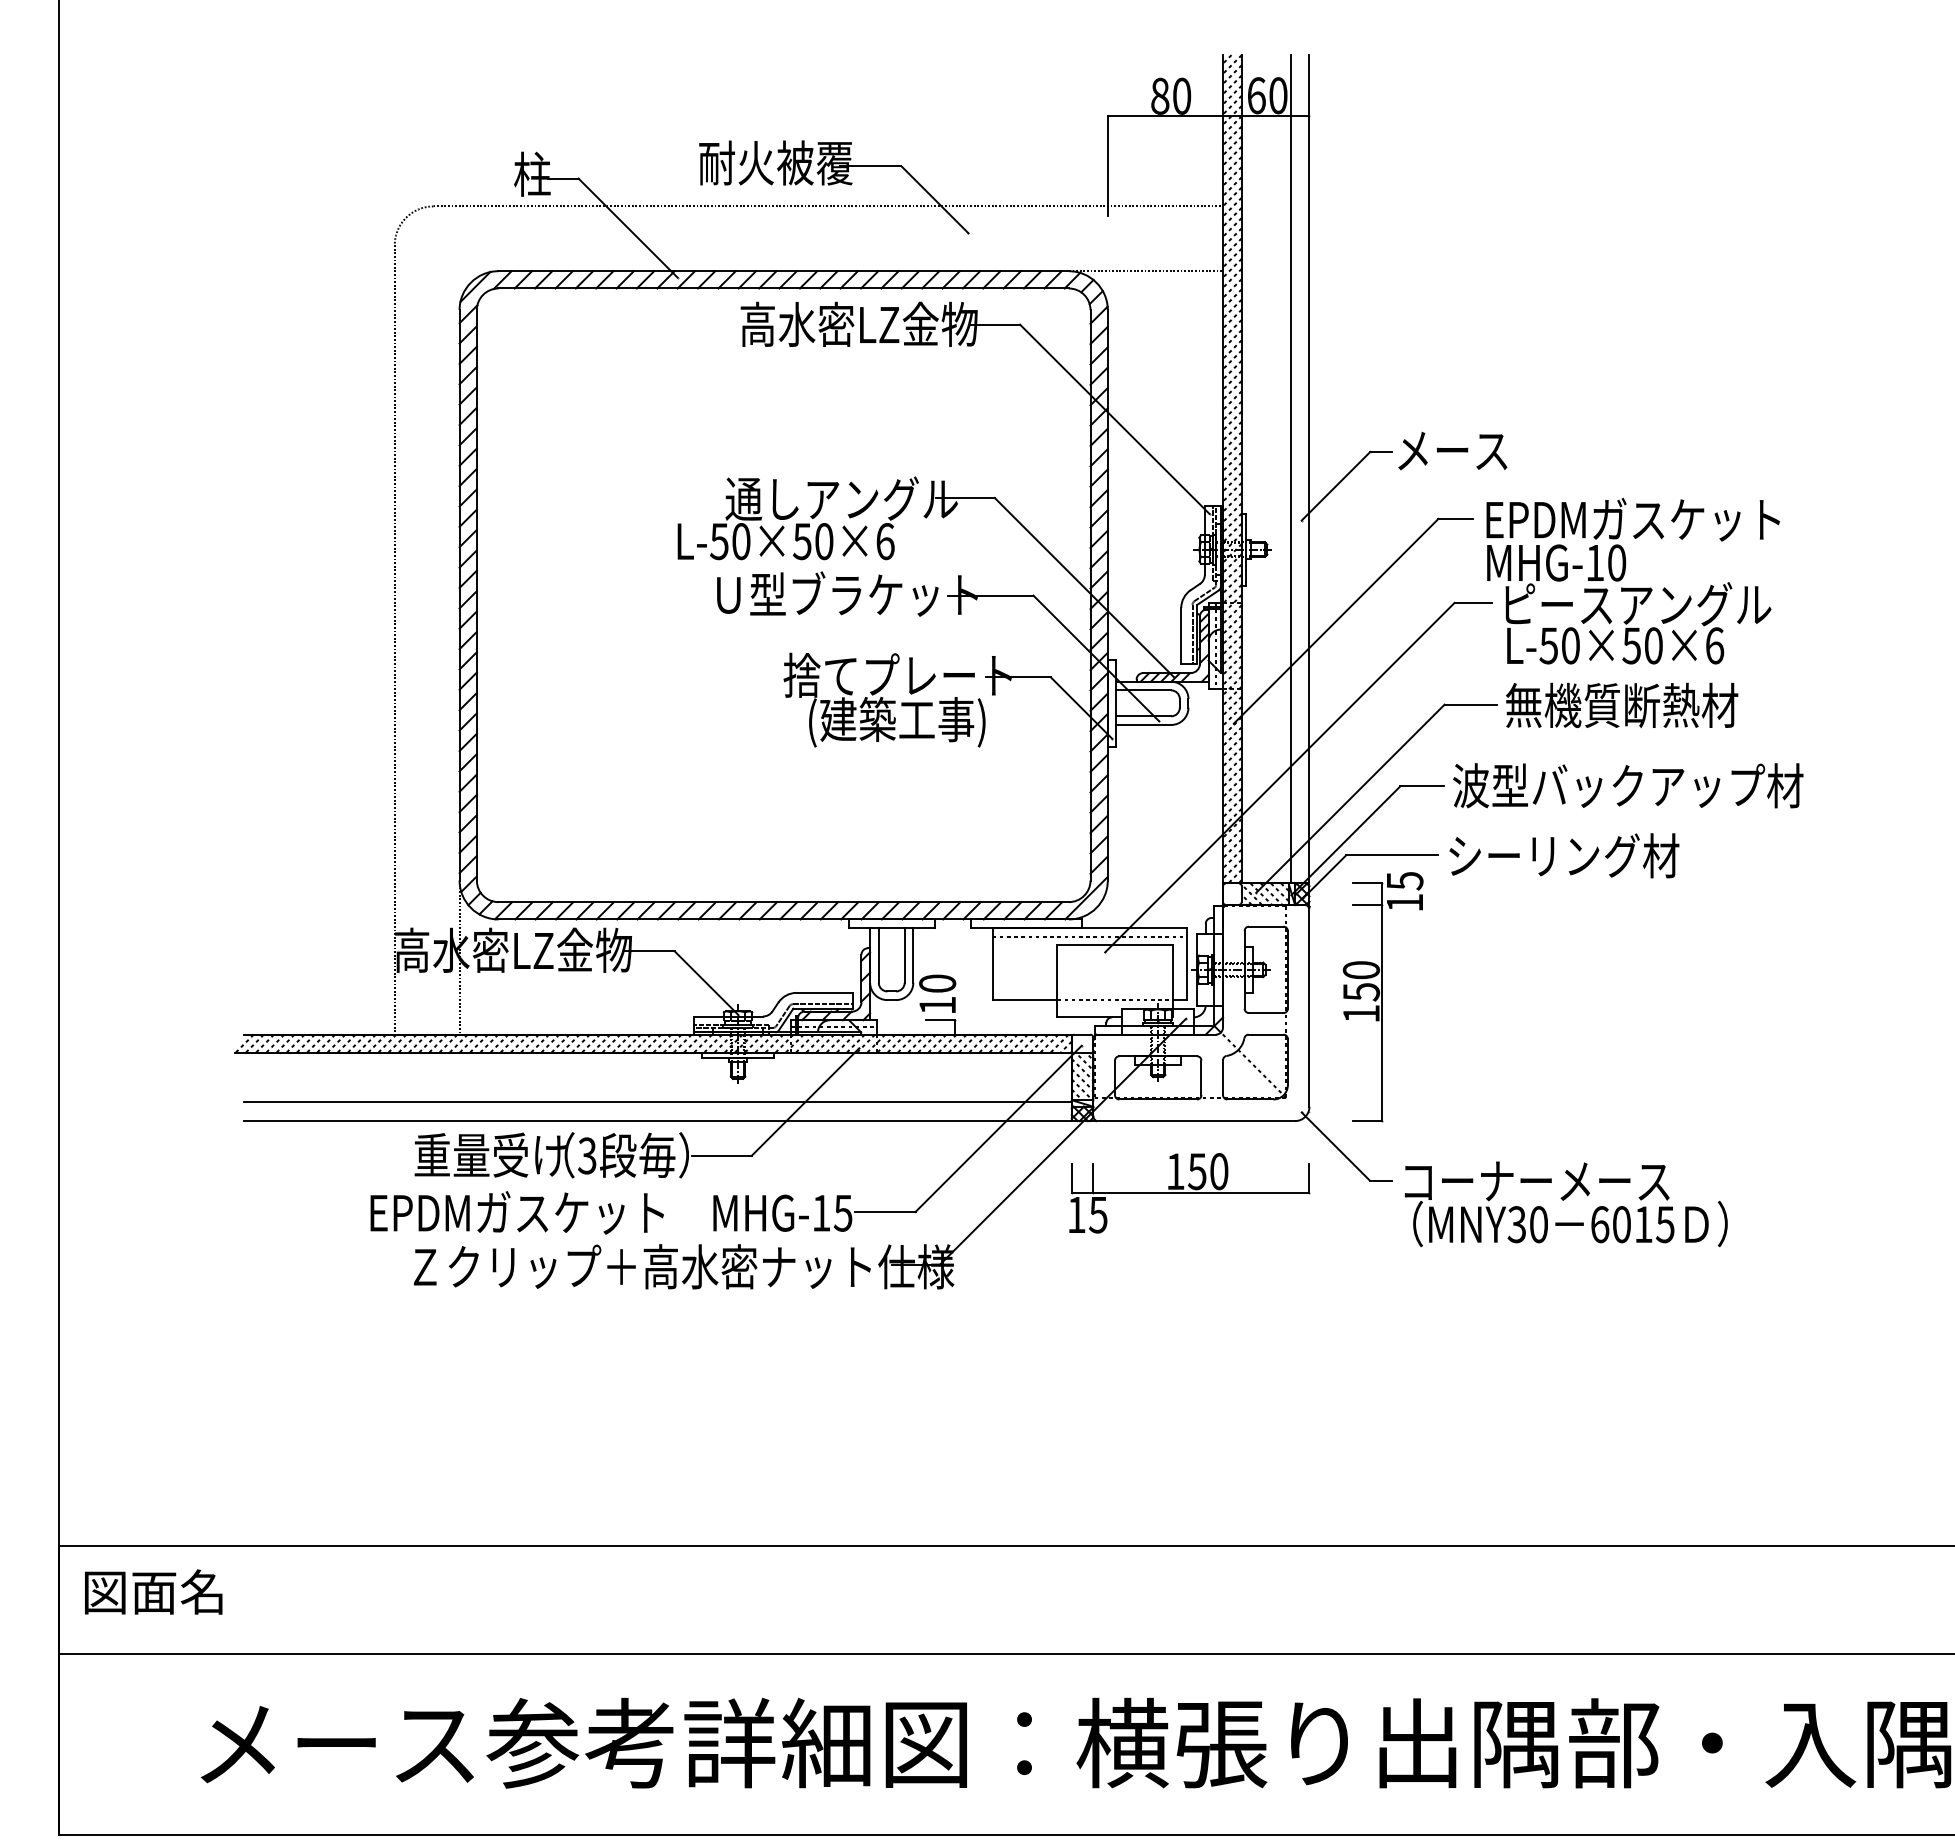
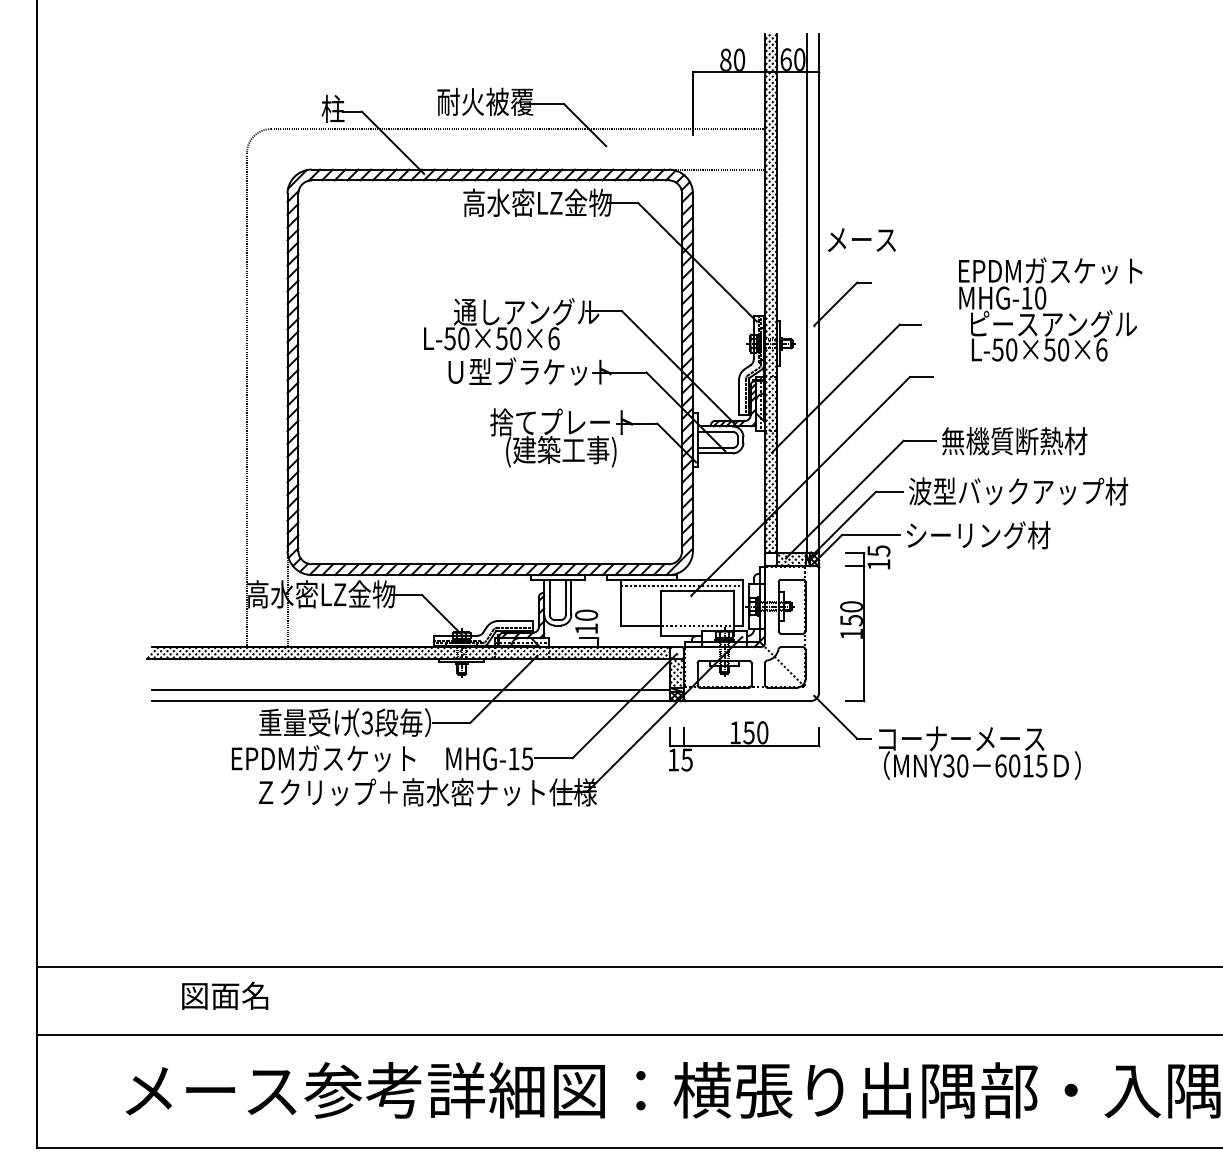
text: (1452, 450) -> (861, 239), moved
text: (1632, 581) -> (1050, 309), moved
text: (154, 1591) -> (225, 995), moved

